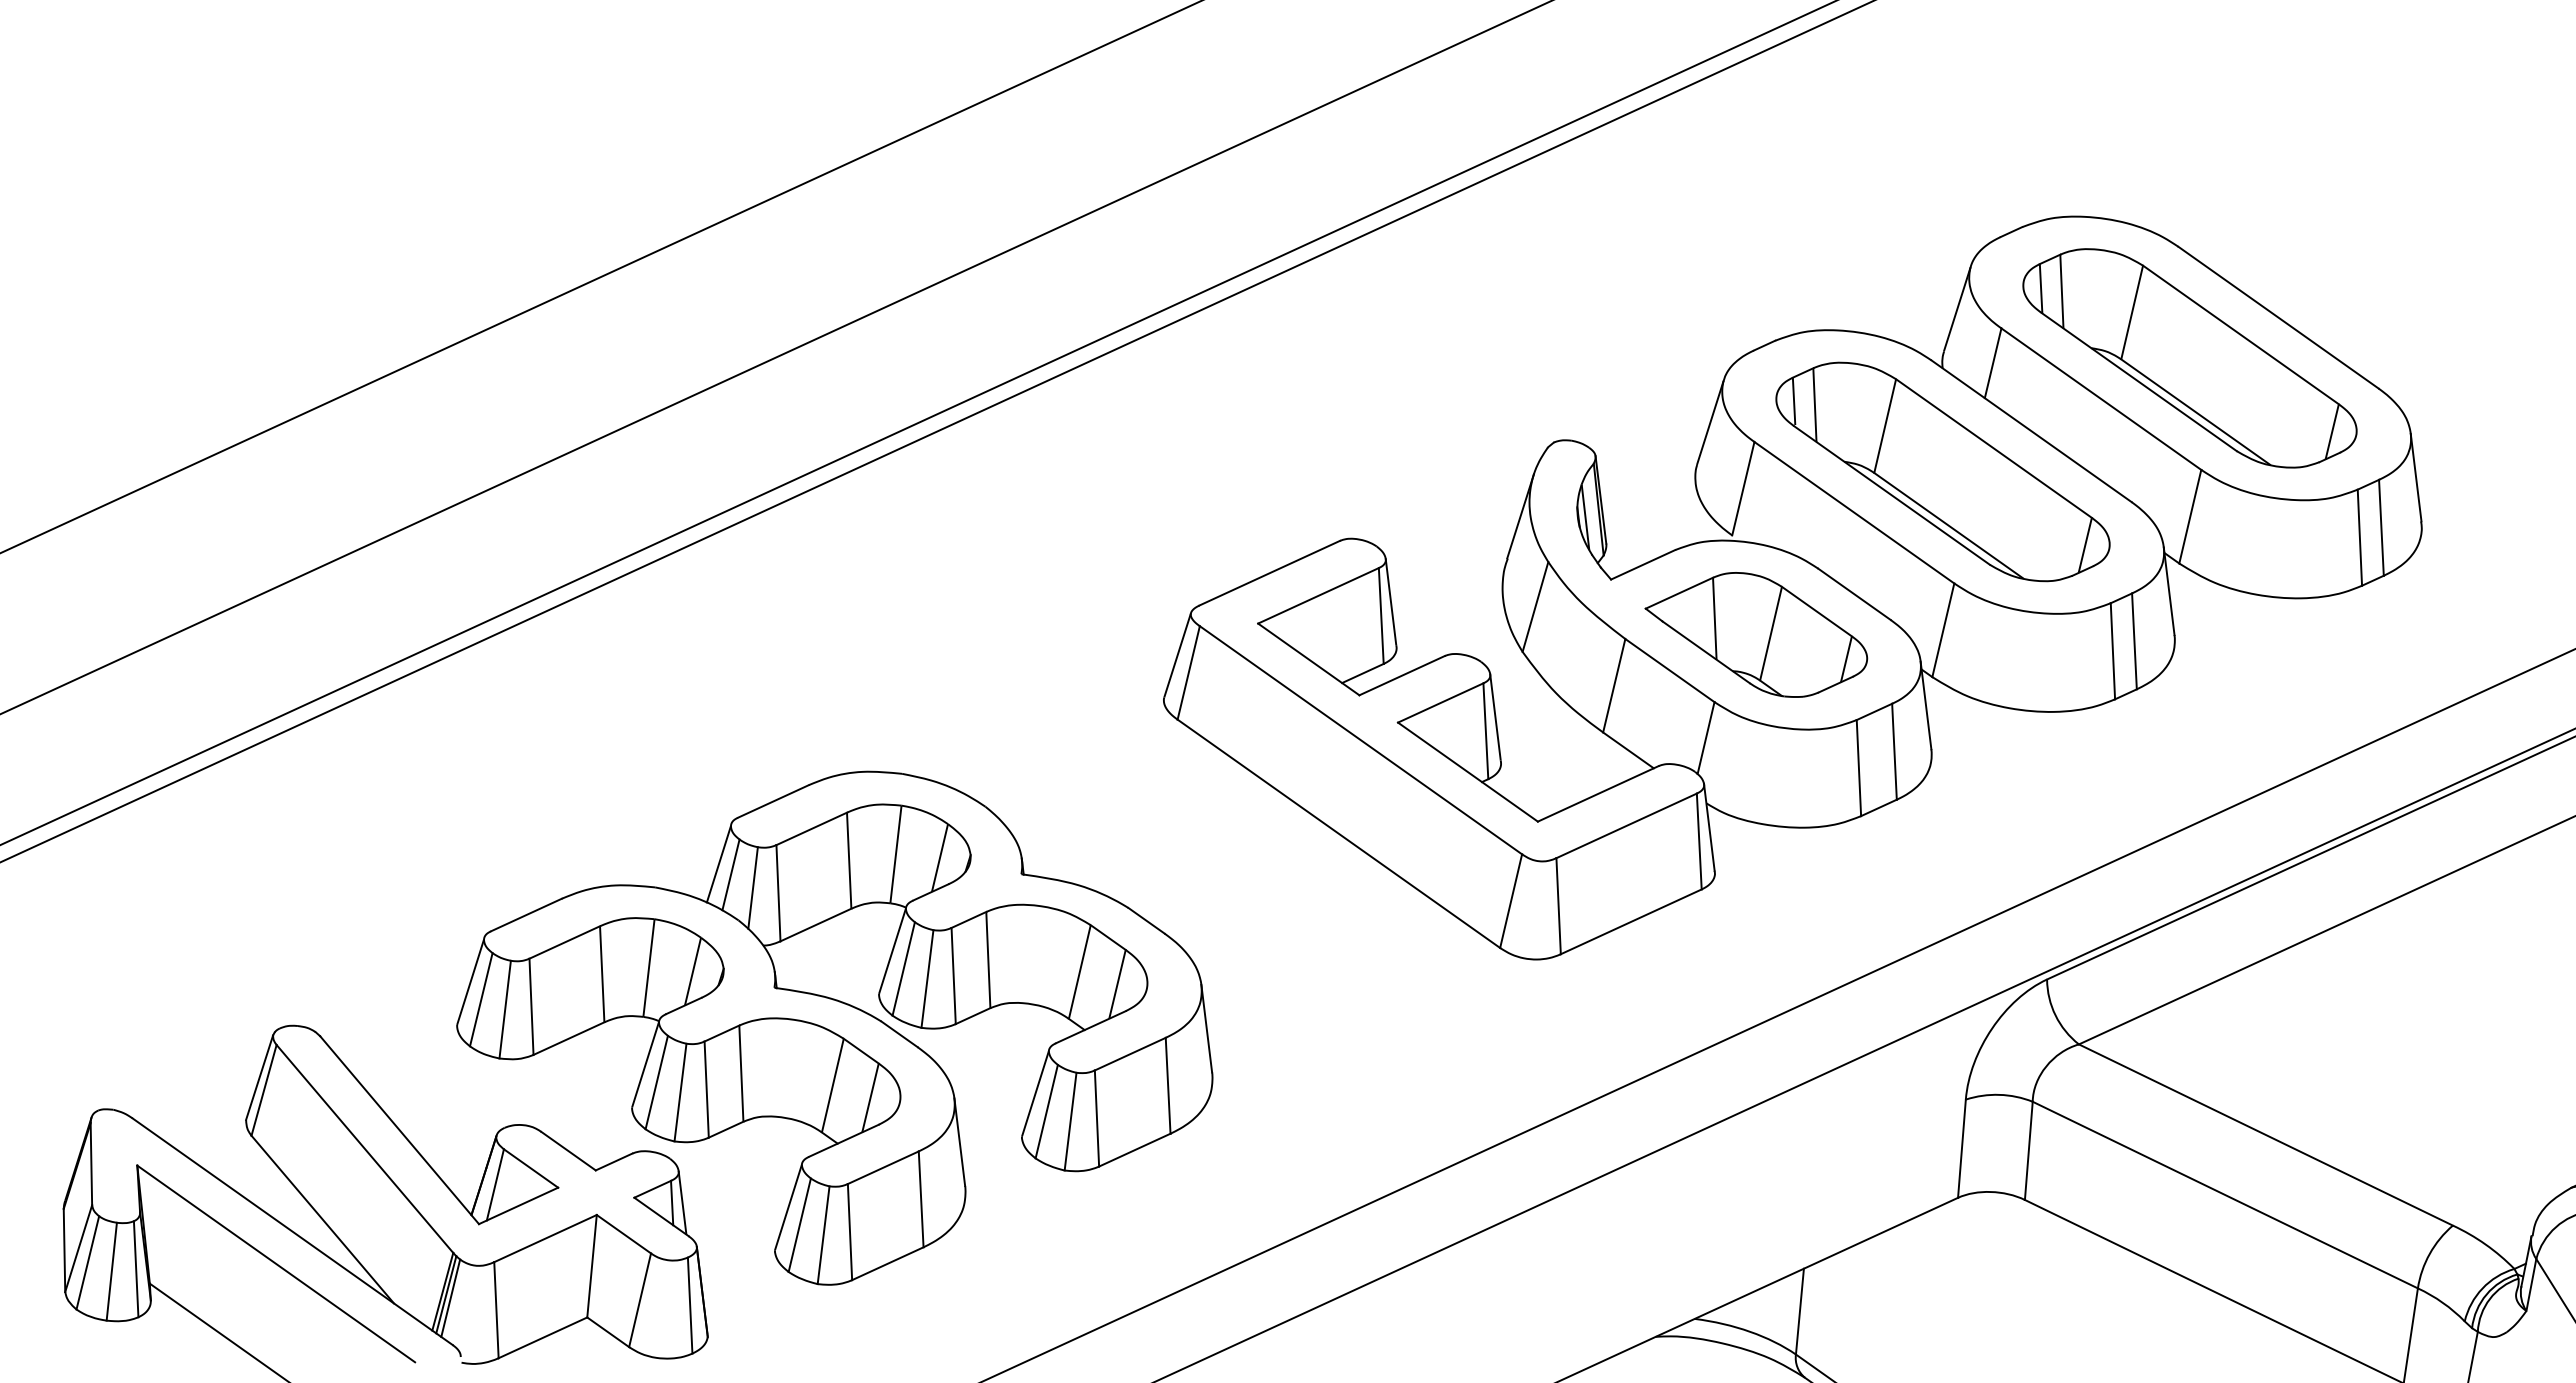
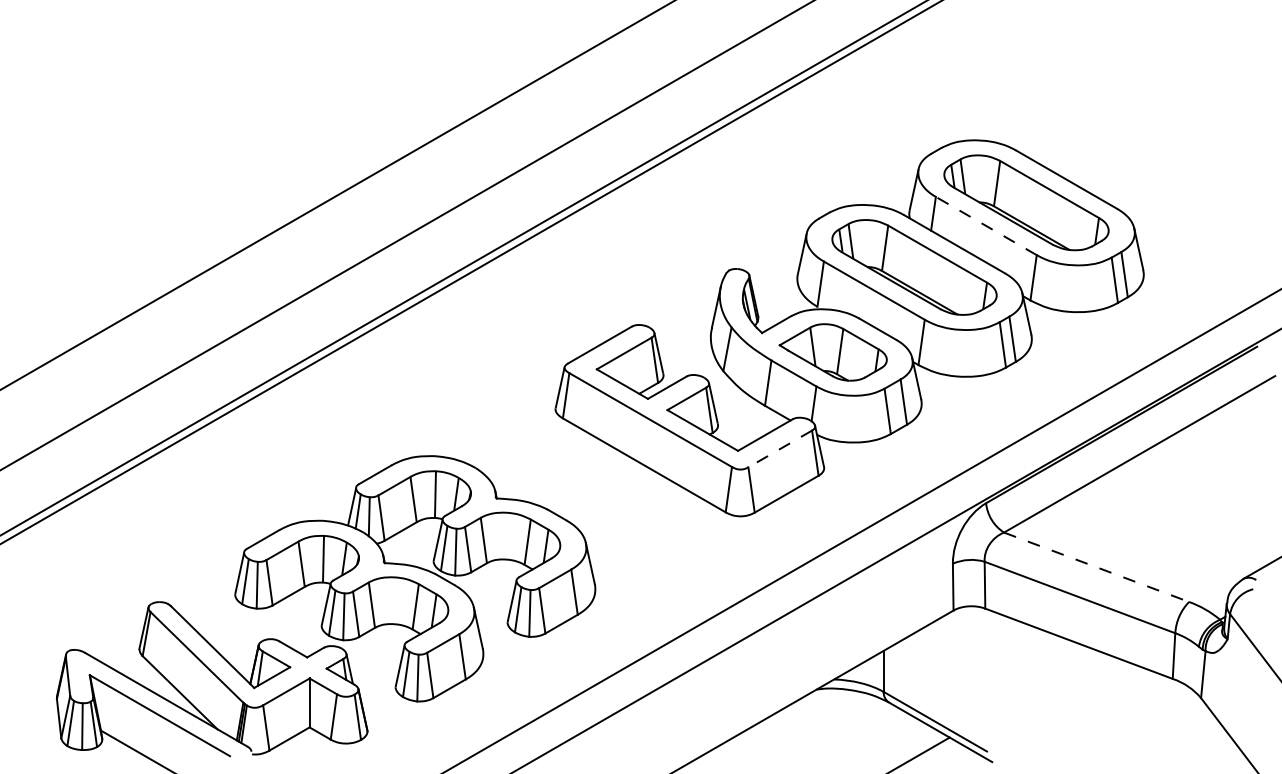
line: (2099, 397) -> (985, 225), solid -> dashed
line: (1627, 824) -> (780, 448), solid -> dashed
line: (2265, 1135) -> (1096, 567), solid -> dashed

